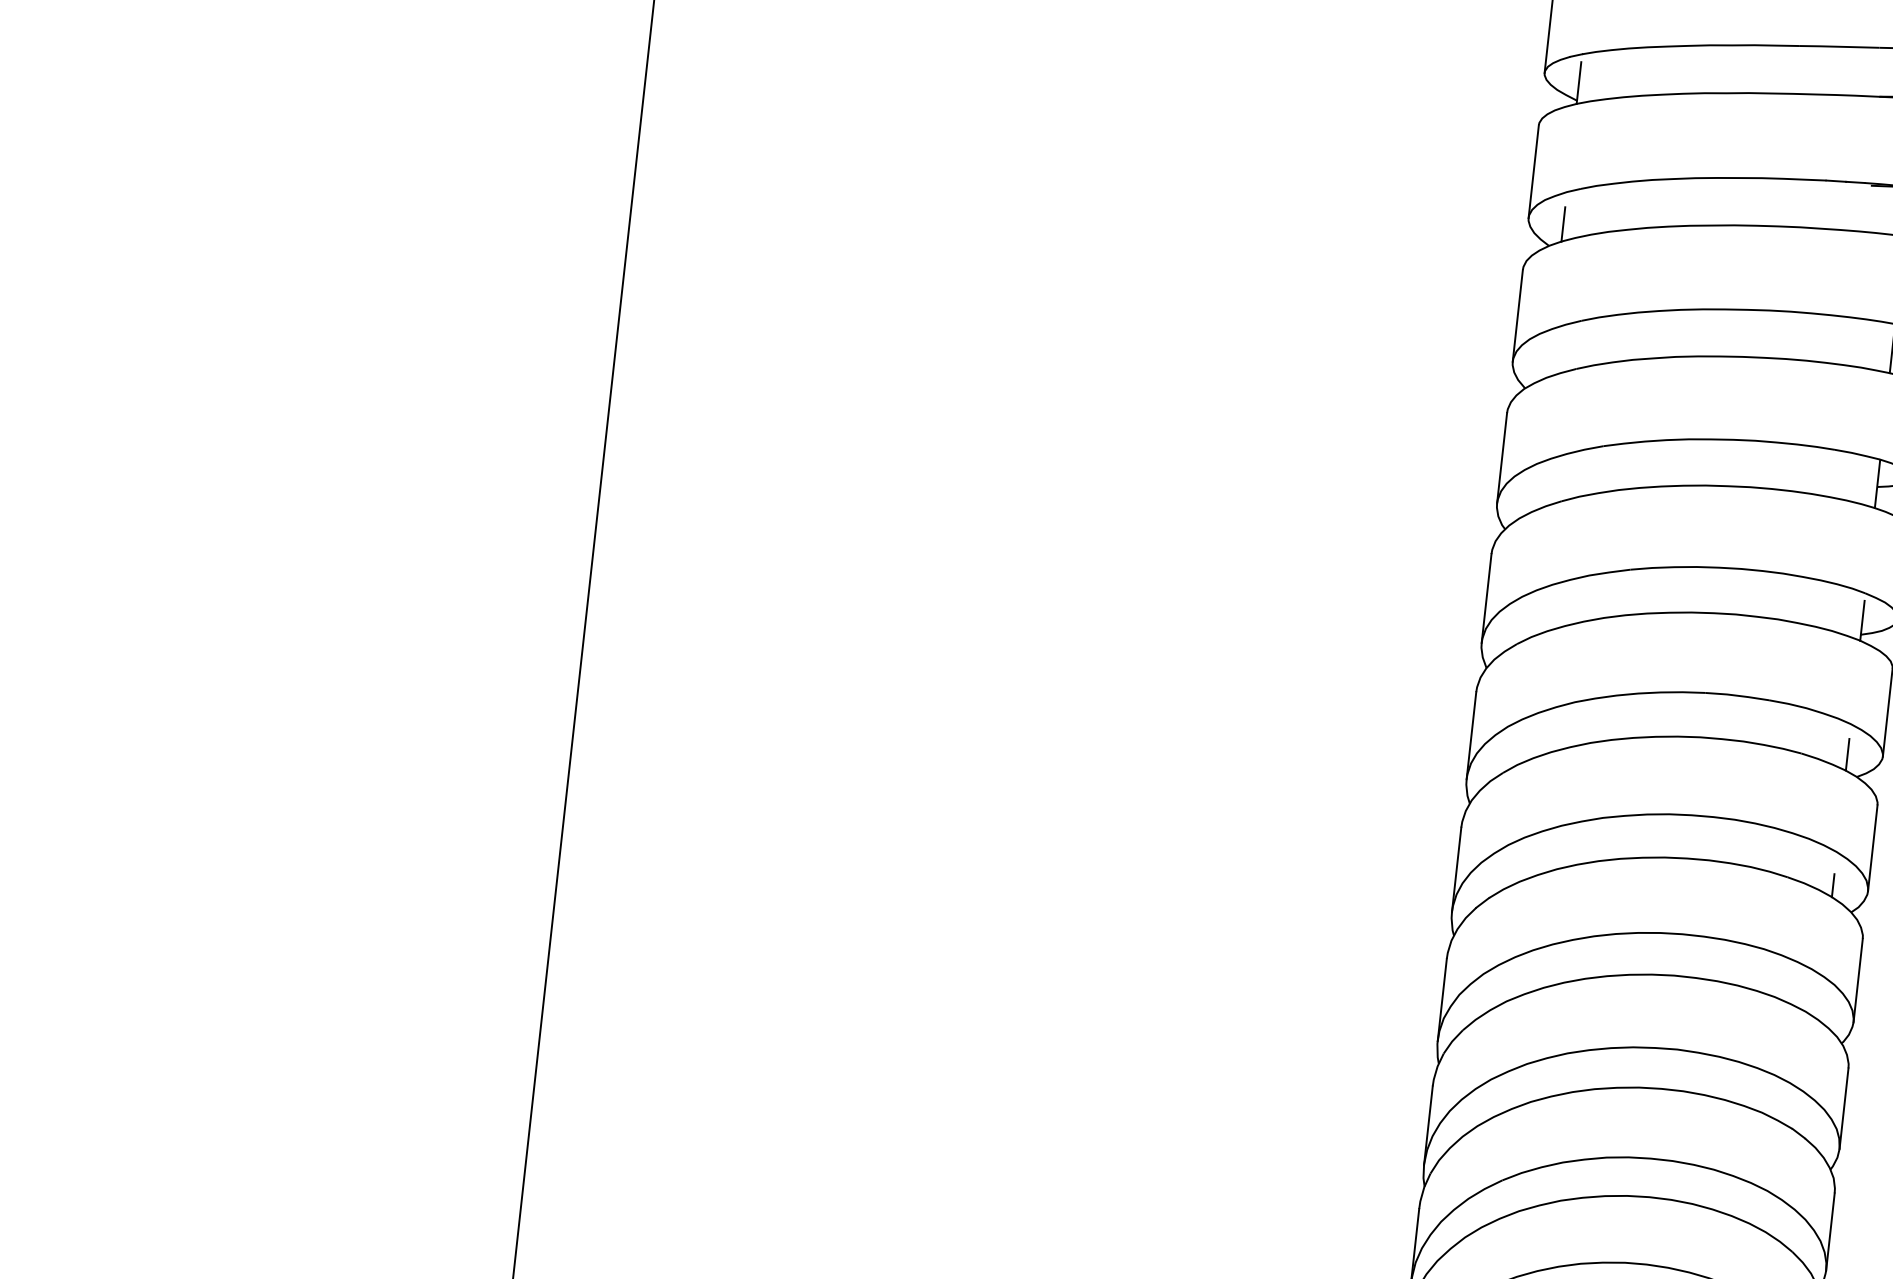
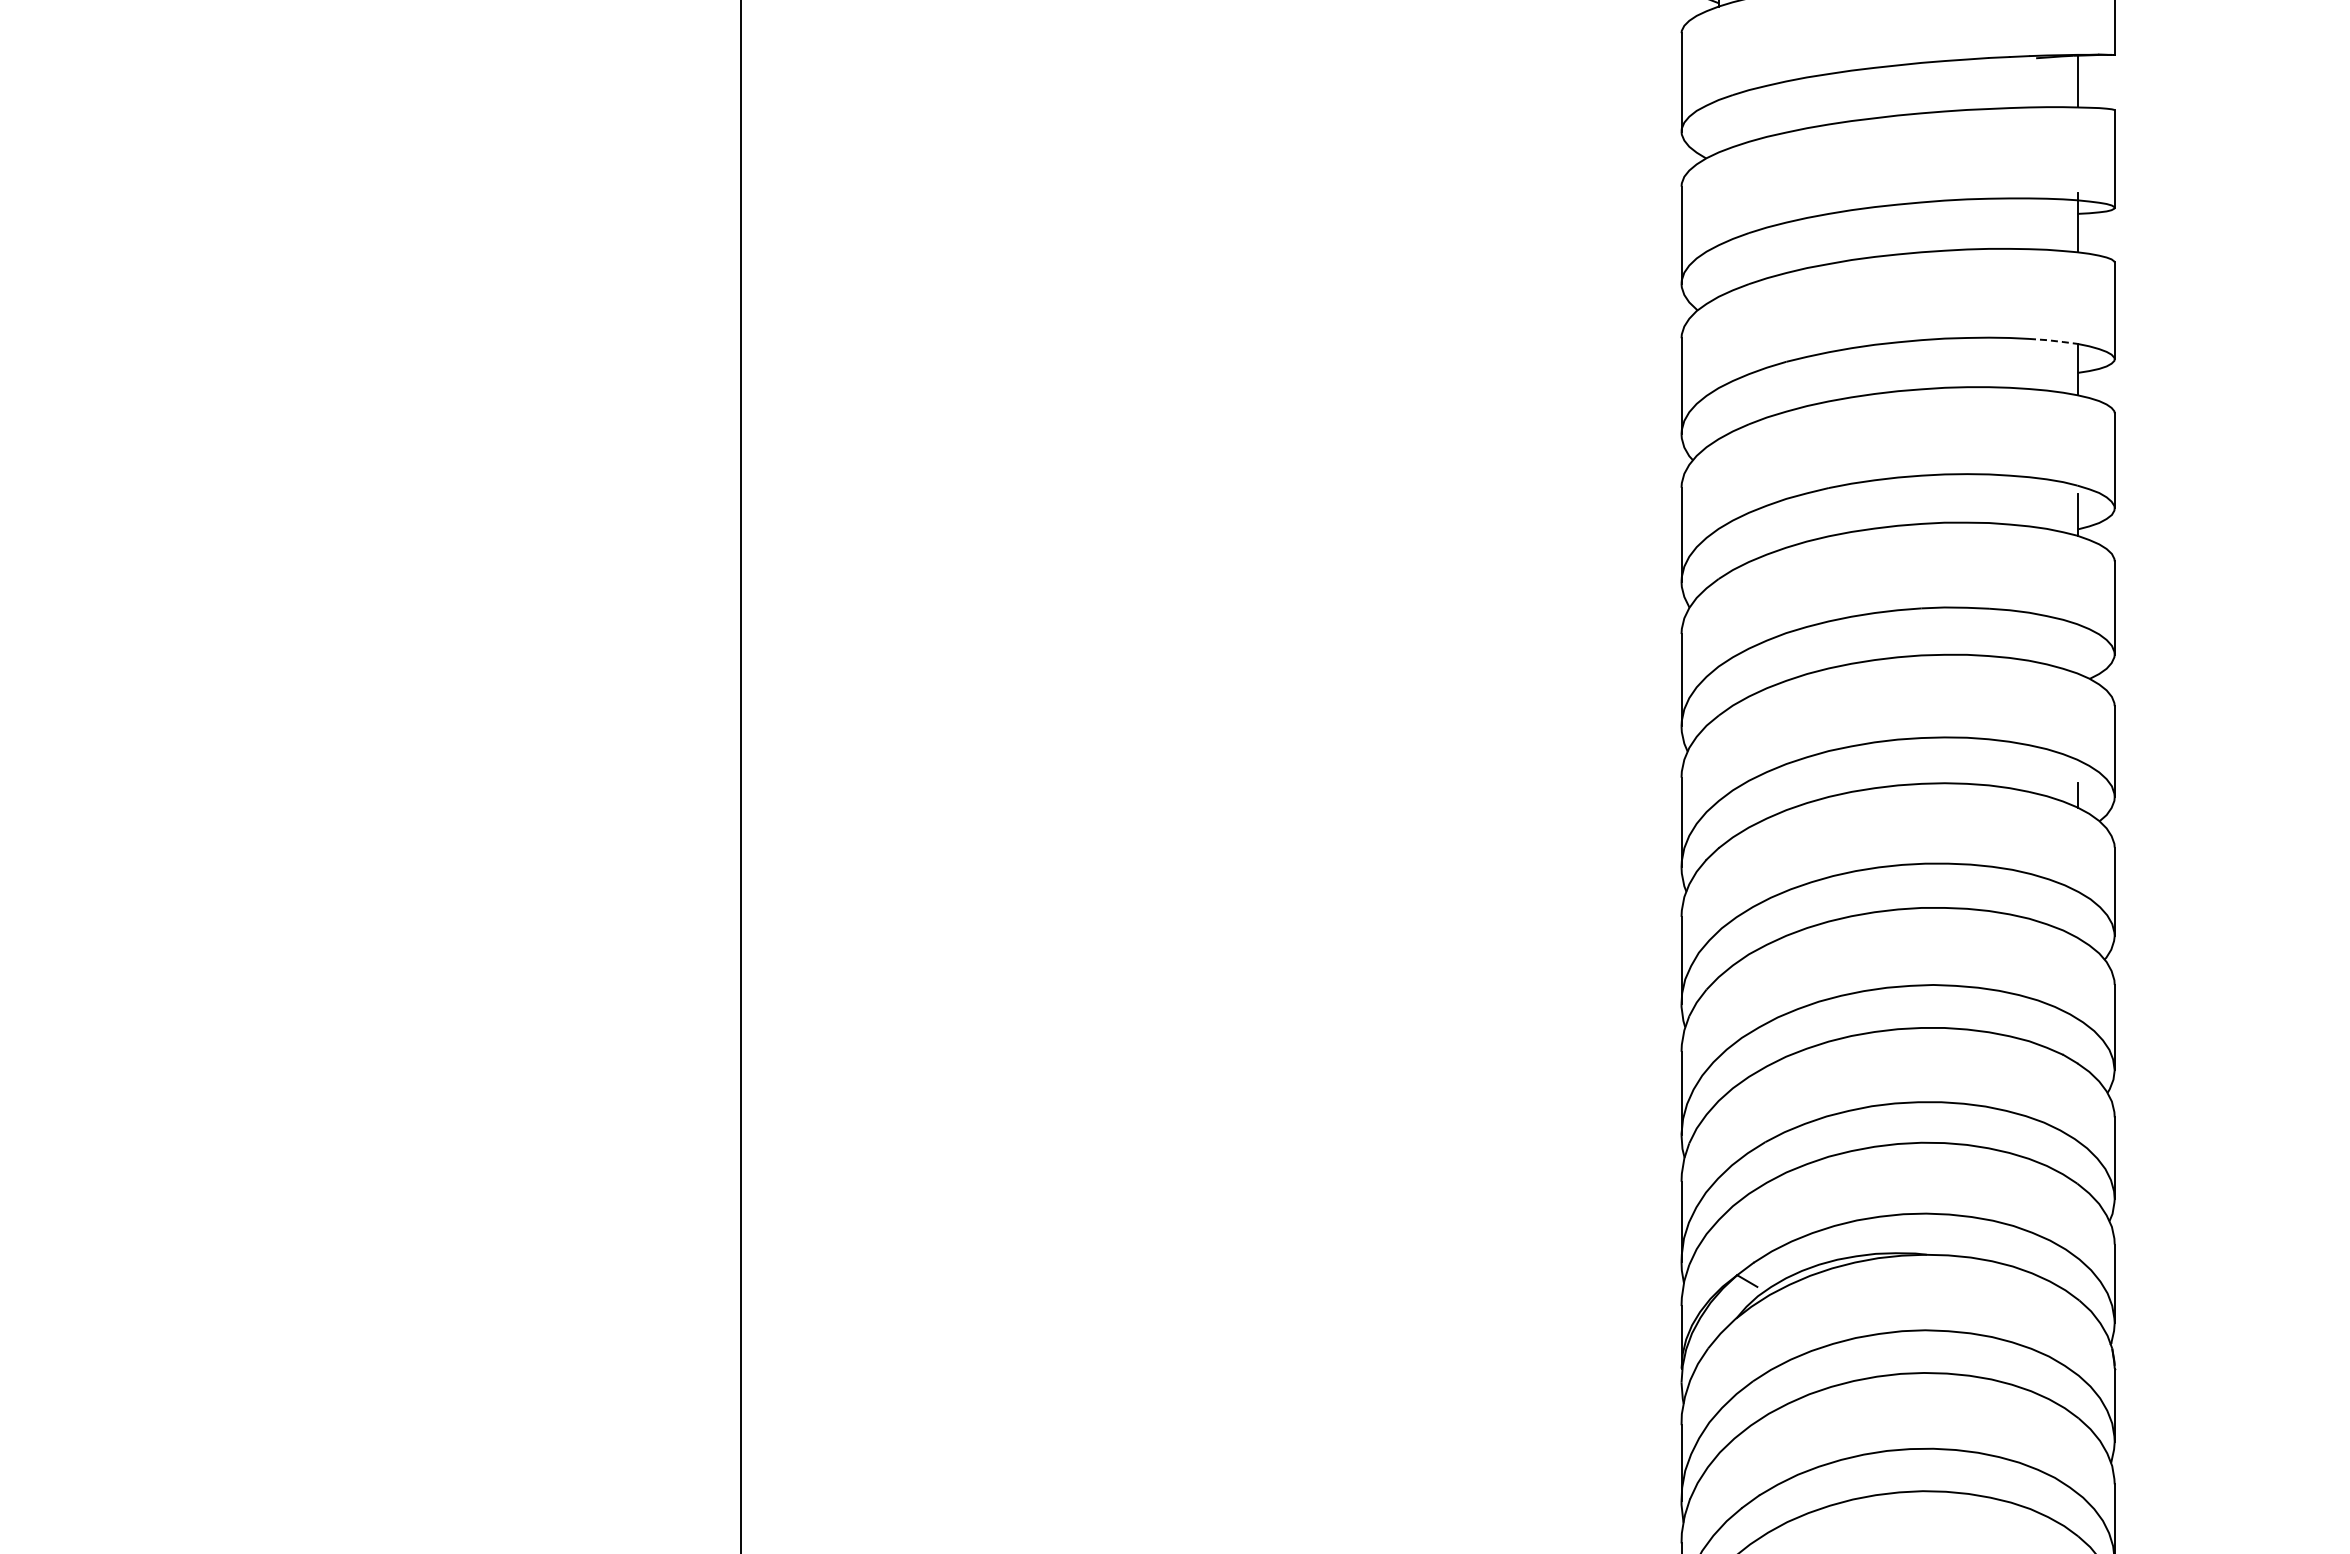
line: (1563, 224) -> (1718, 134), removed
line: (1857, 453) -> (2053, 340), solid -> dashed
line: (1847, 754) -> (2077, 656), removed

